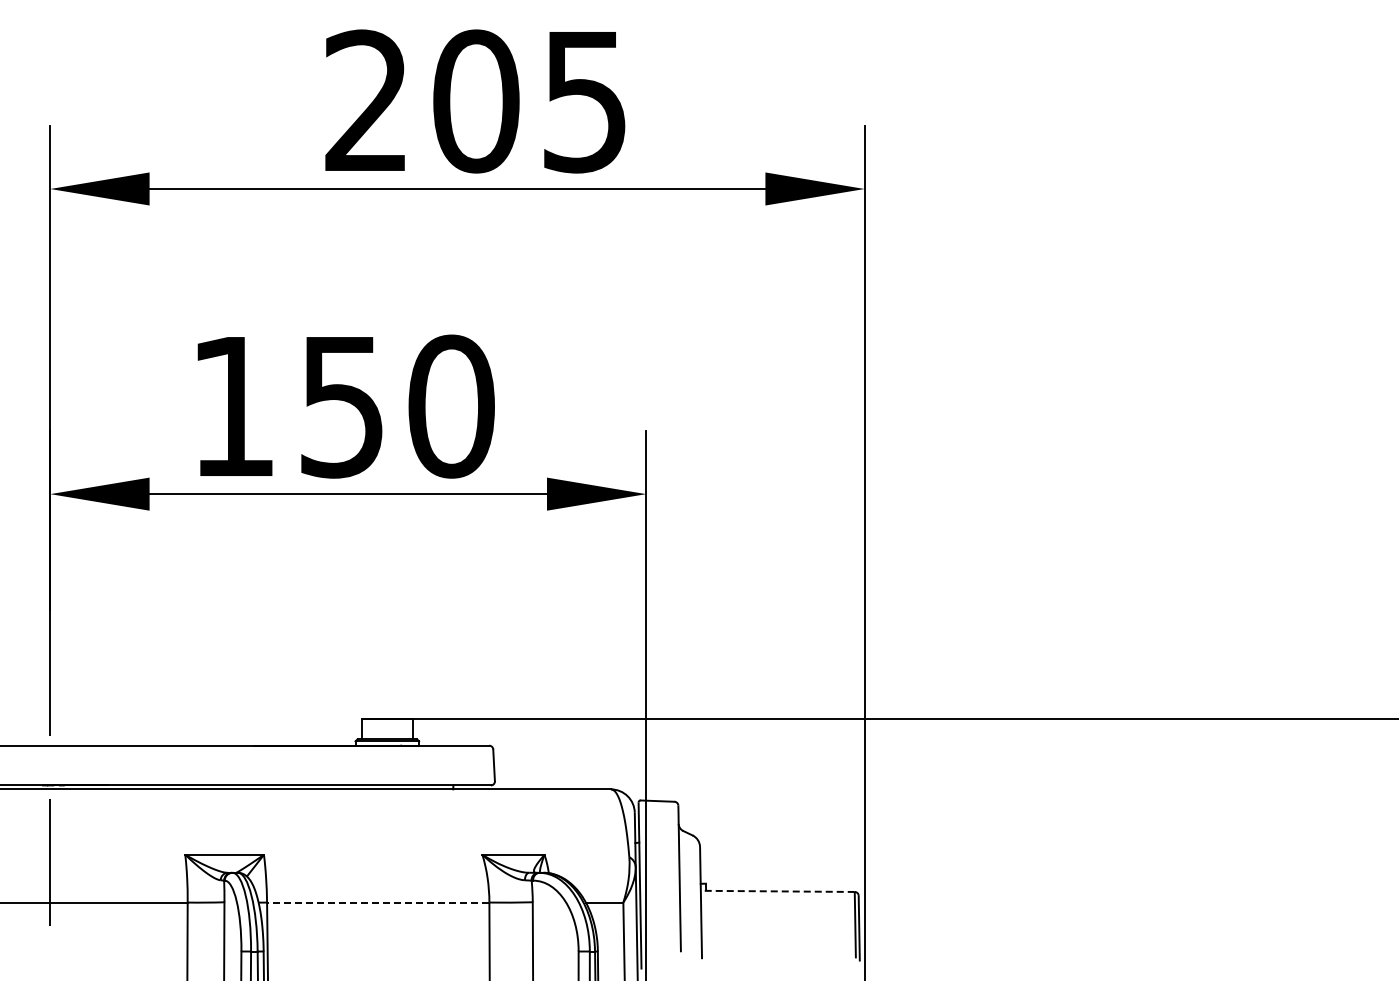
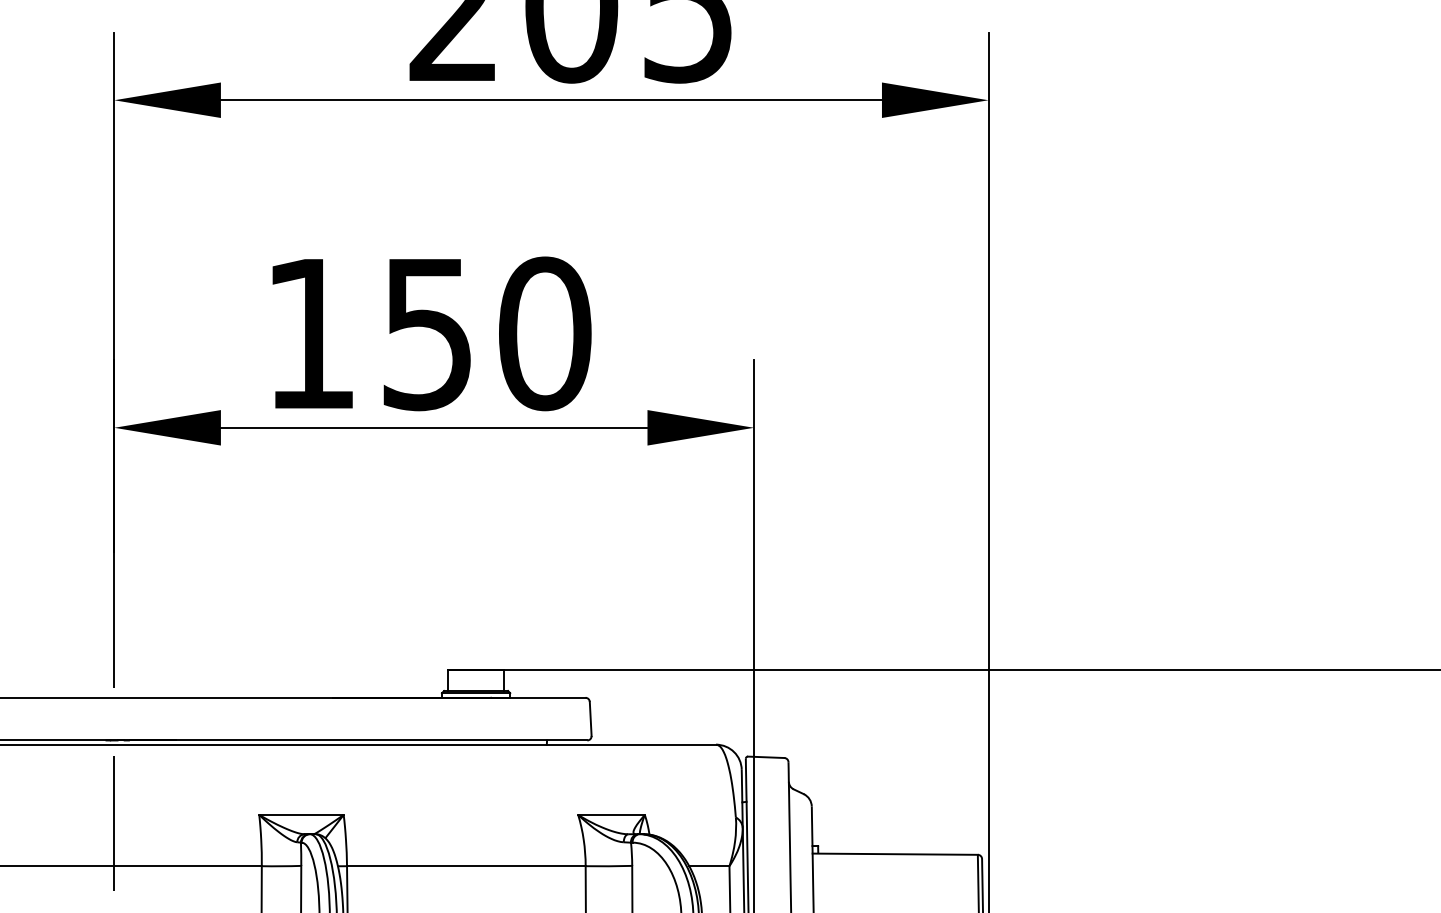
line: (777, 891) -> (894, 854), dashed -> solid
line: (377, 902) -> (465, 866), dashed -> solid

